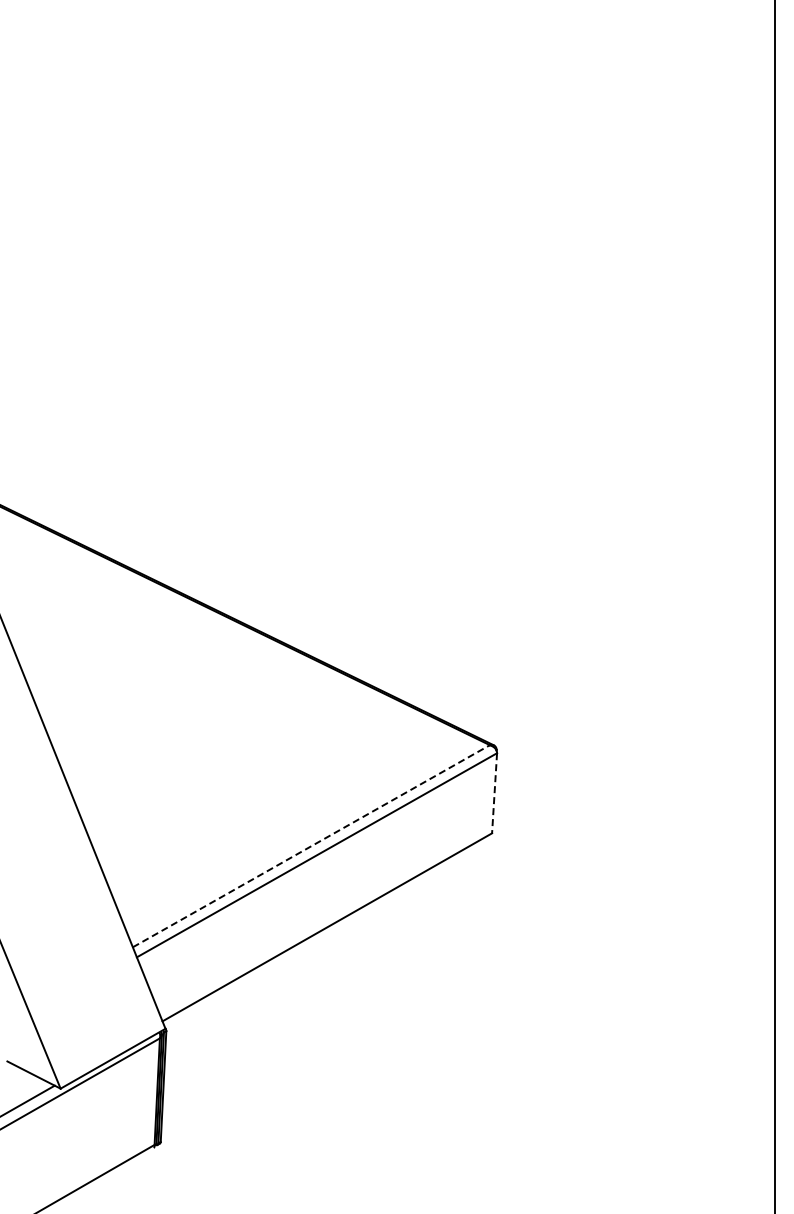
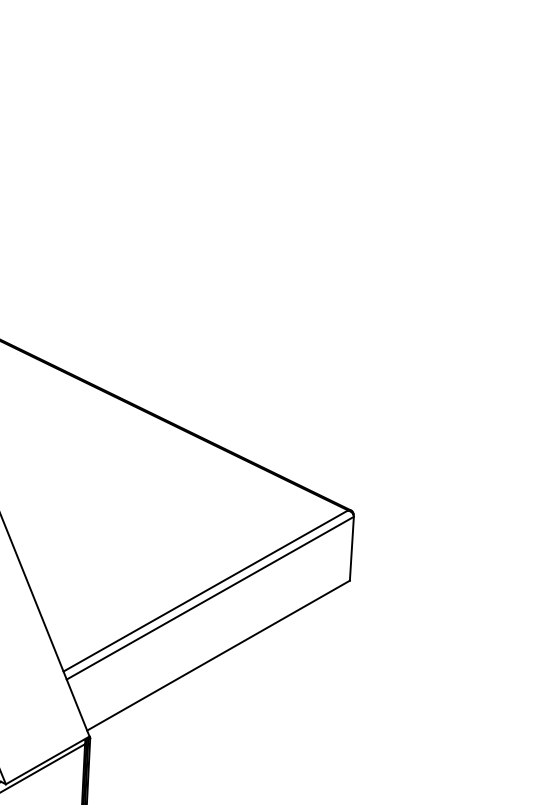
line: (494, 793) -> (351, 548), dashed -> solid
line: (311, 846) -> (205, 591), dashed -> solid

